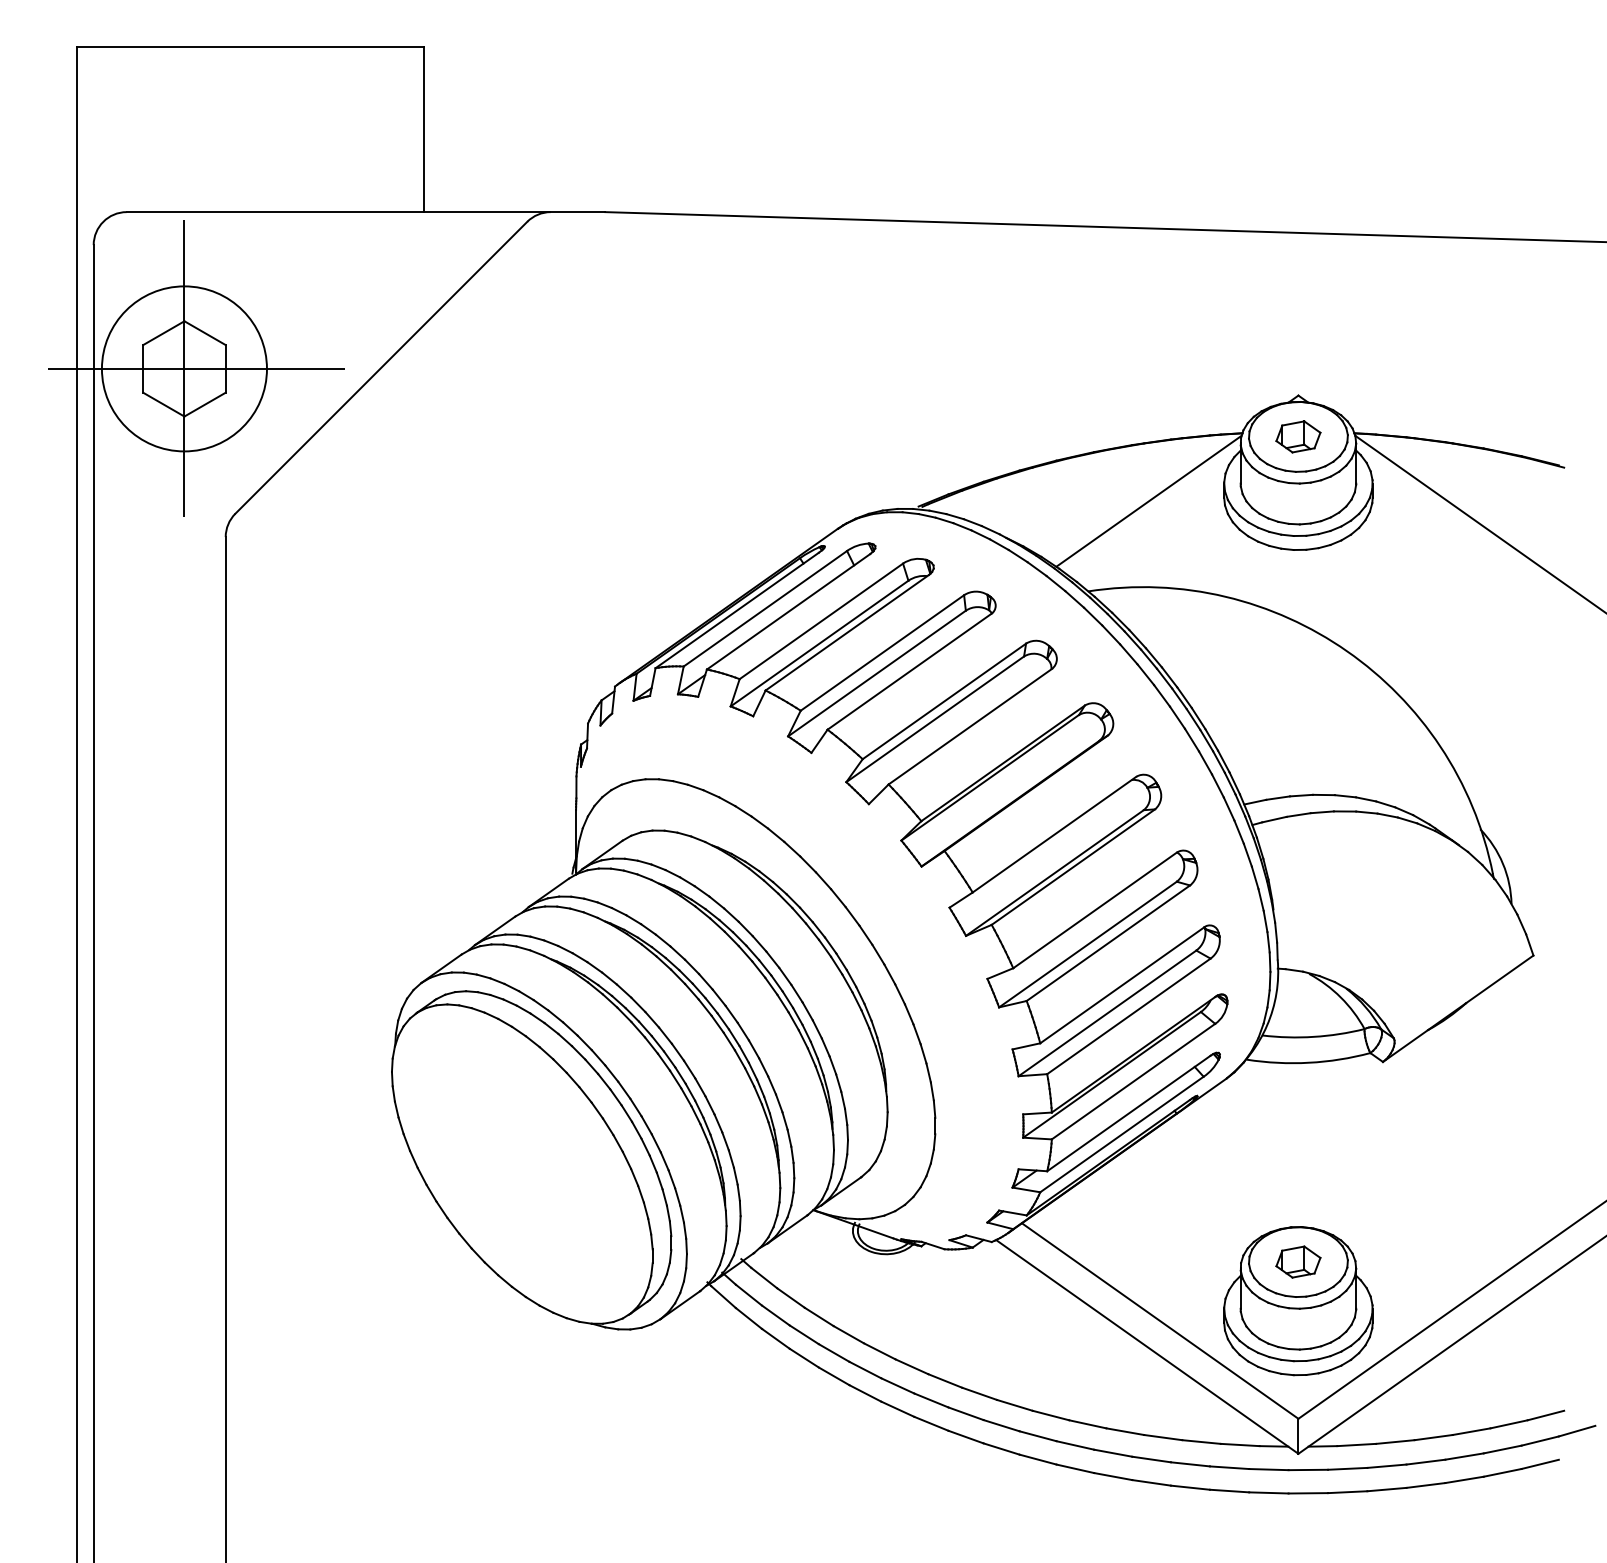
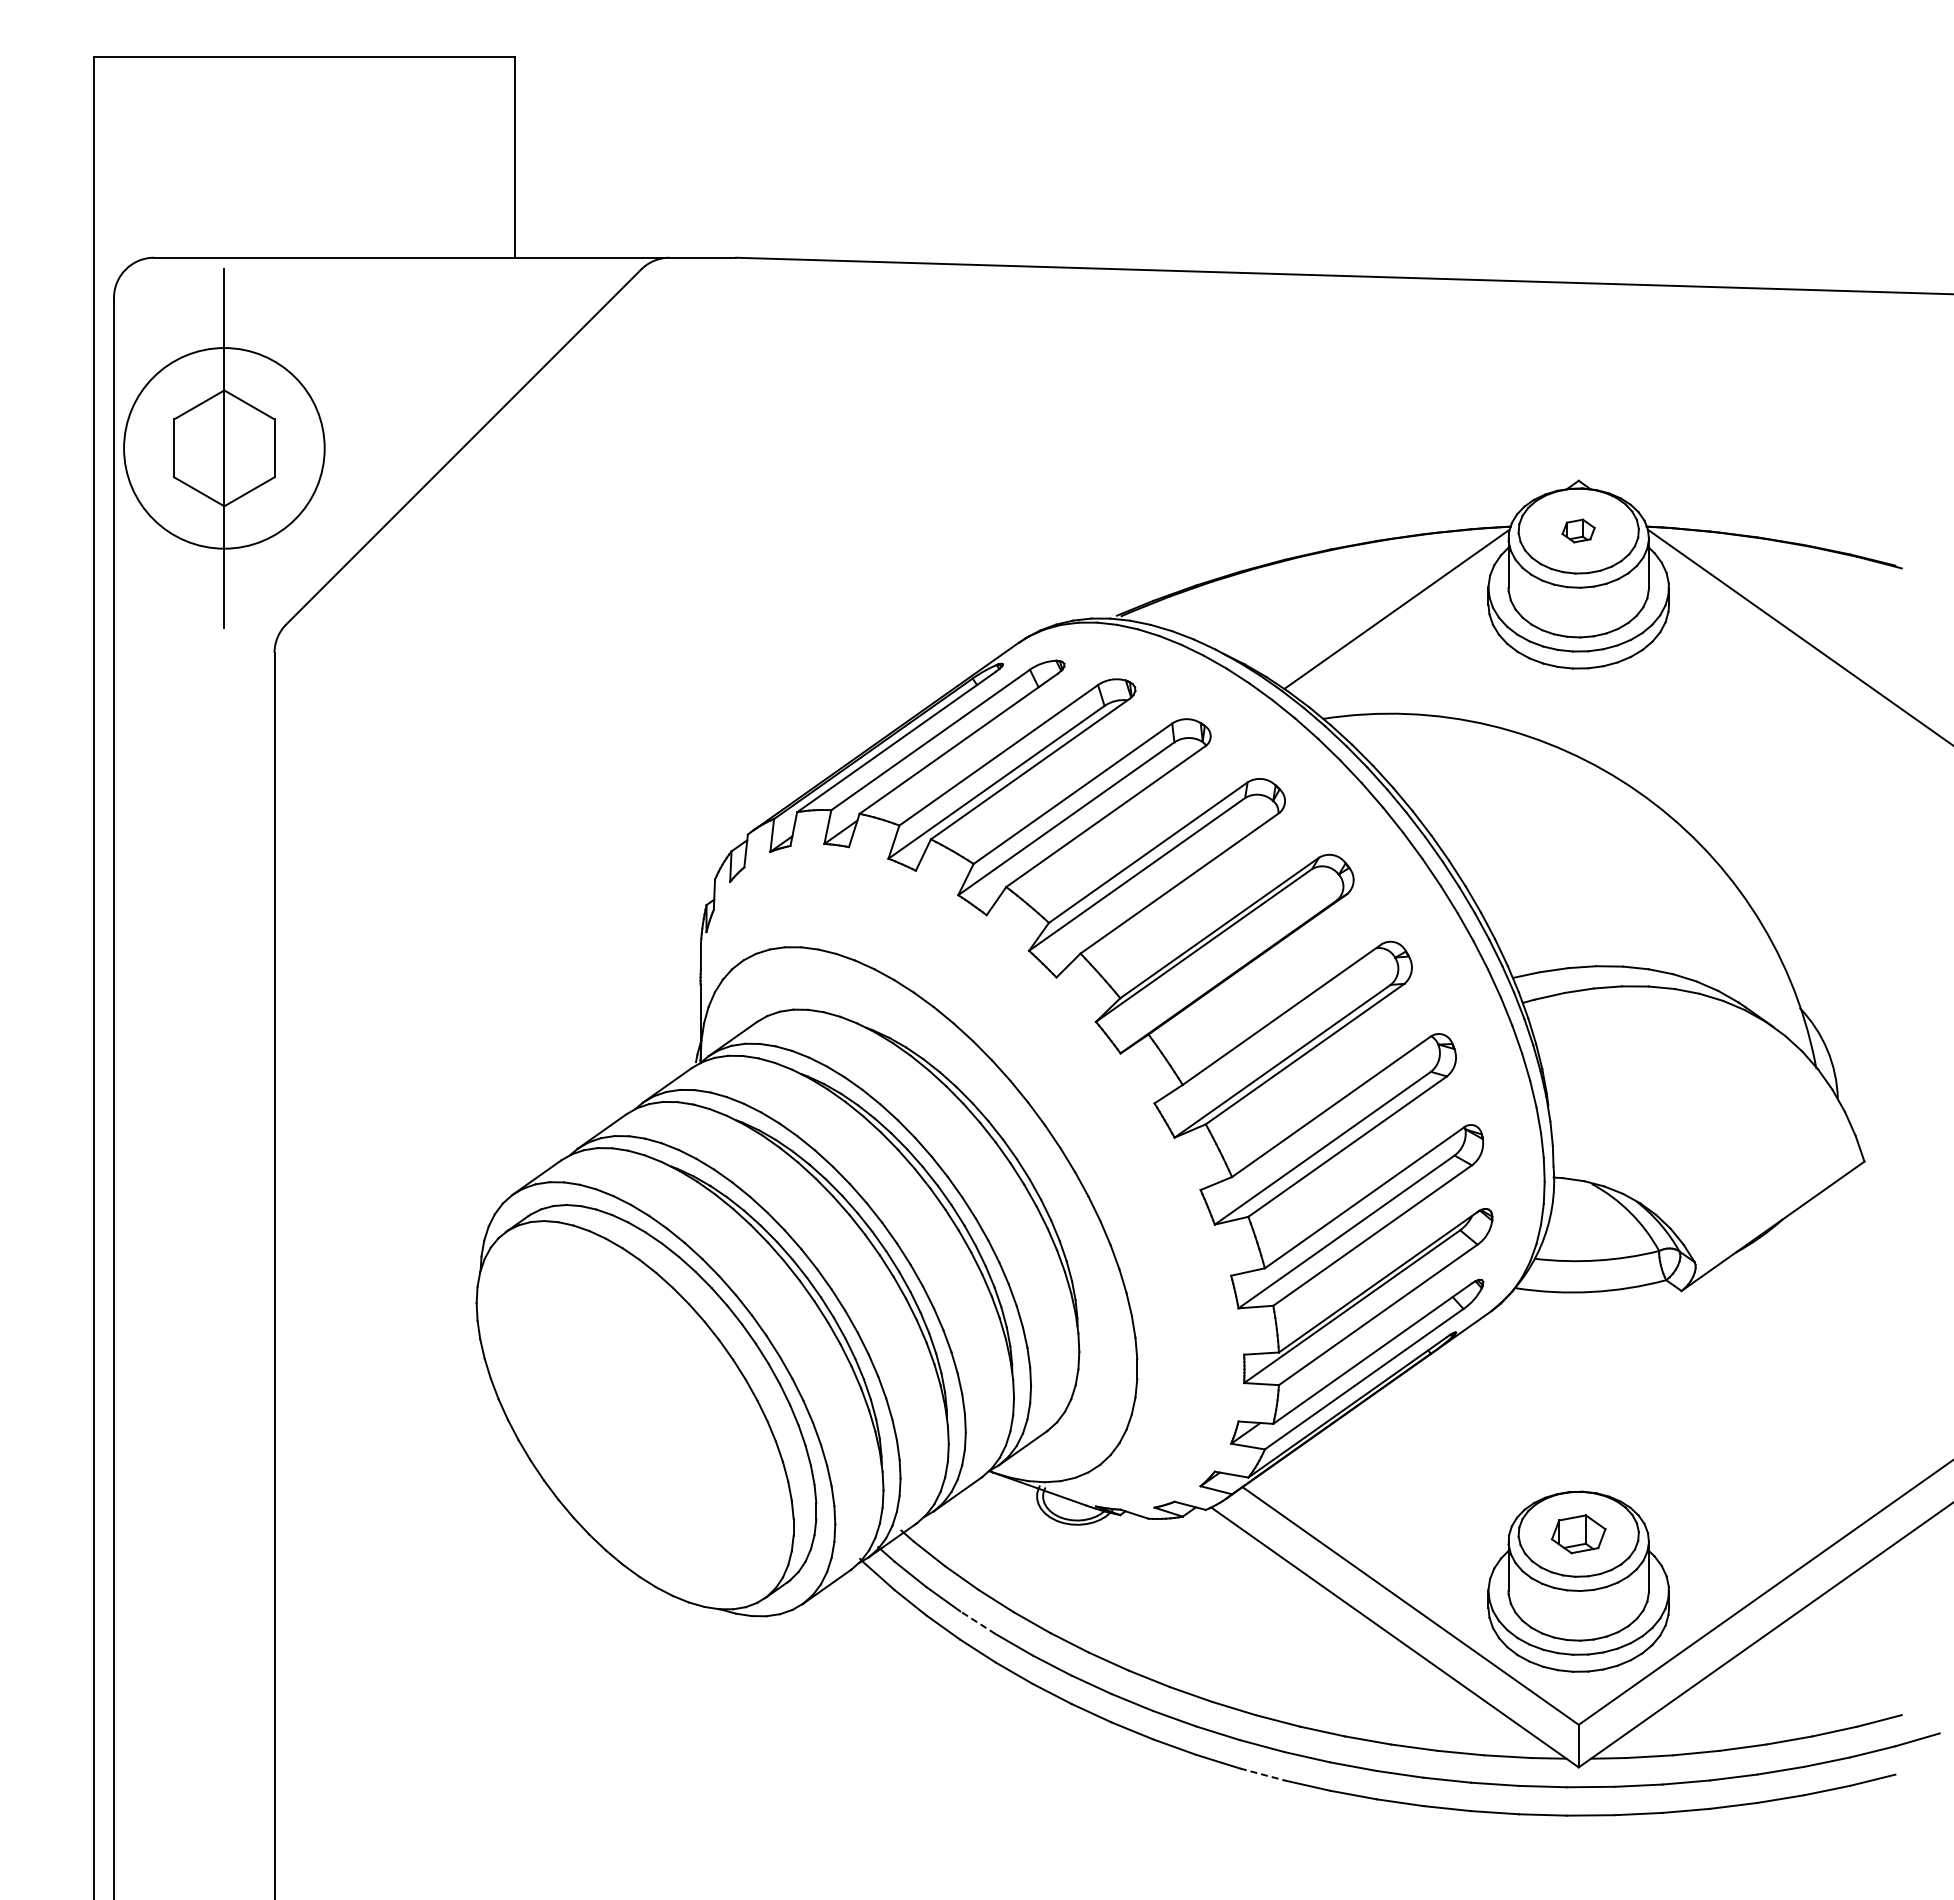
line: (196, 369) -> (238, 448), removed
part: (1298, 436) -> (1578, 530), size x0.6
line: (803, 1334) -> (977, 1622), solid -> dashed
line: (1038, 1459) -> (1262, 1774), solid -> dashed

